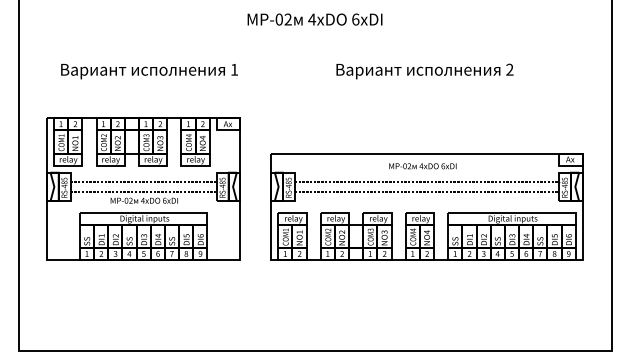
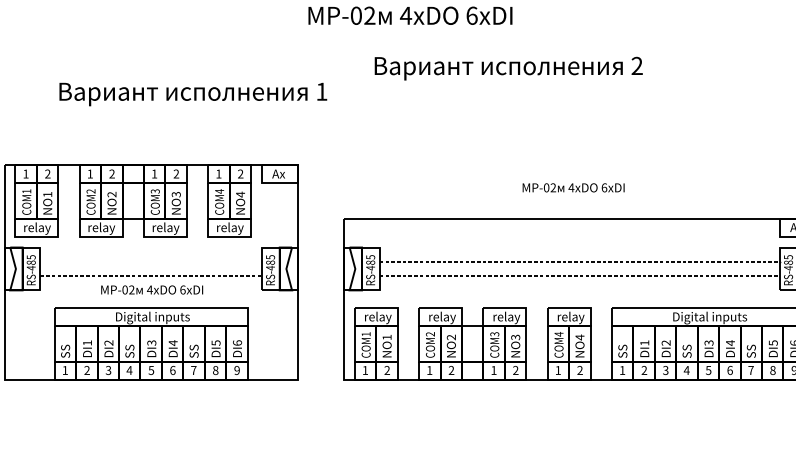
text: (149, 71) -> (193, 94), moved
text: (424, 71) -> (507, 68), moved
text: (422, 166) -> (573, 188), moved
line: (143, 182) -> (150, 262), removed

